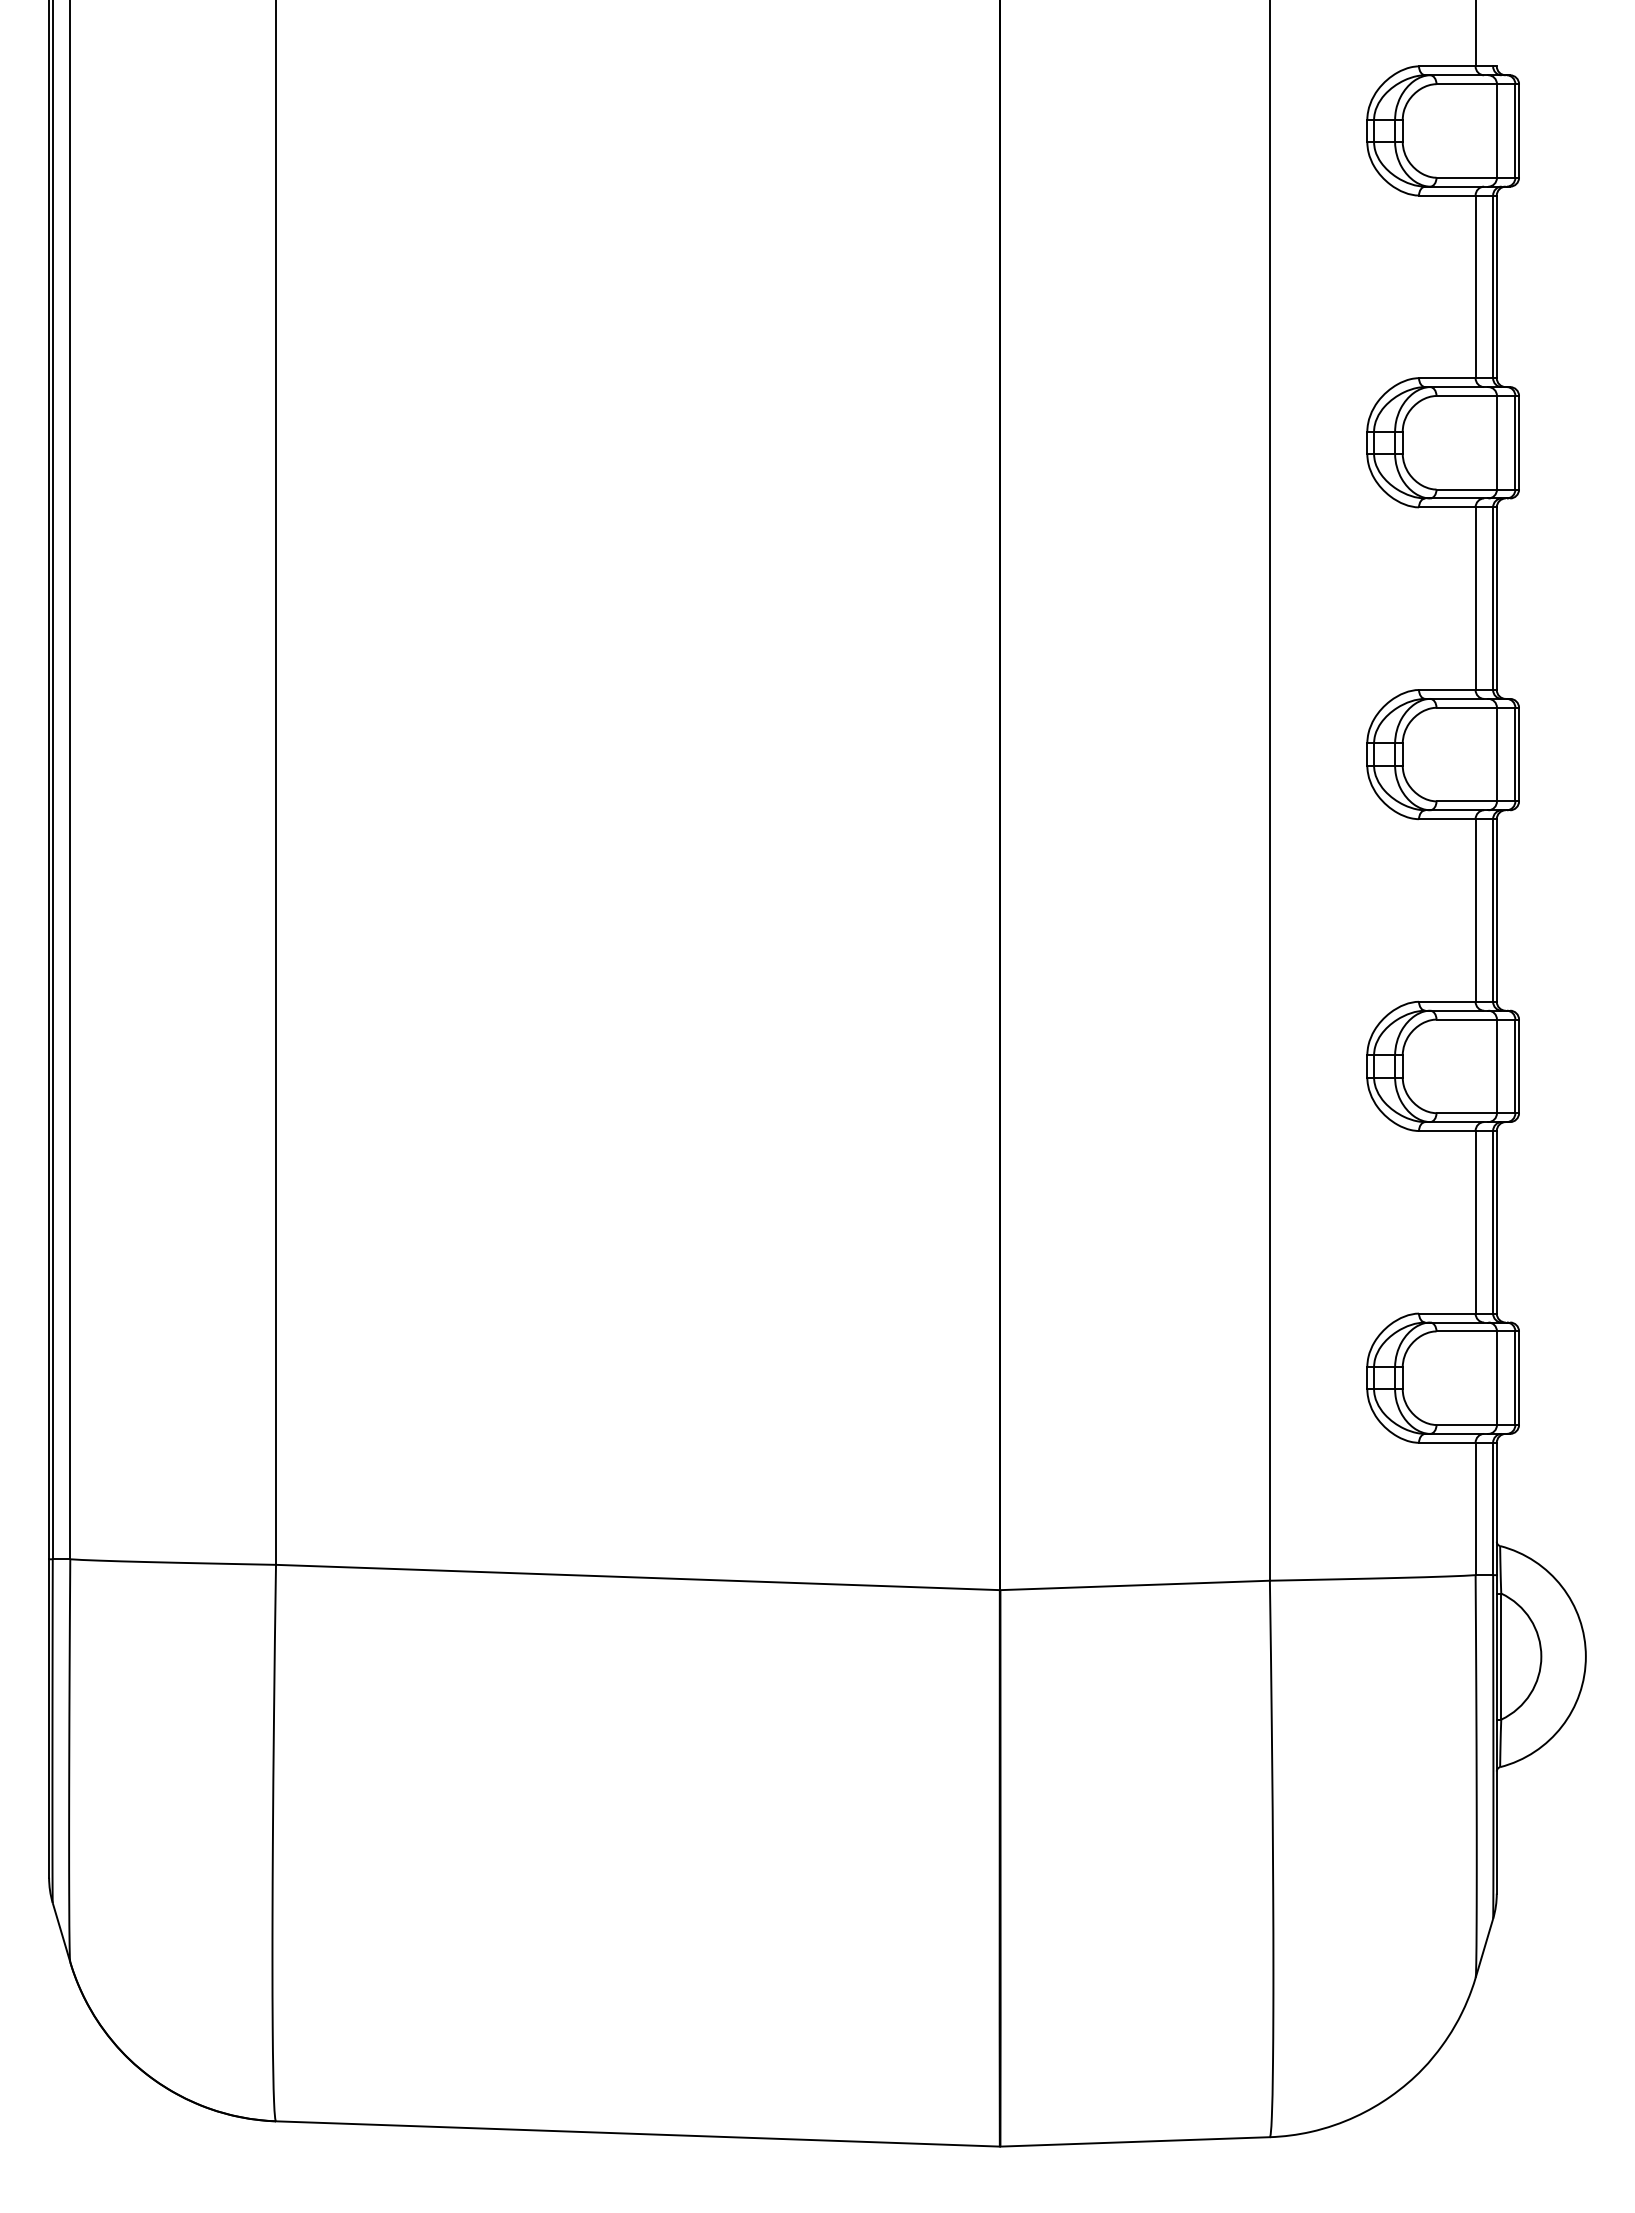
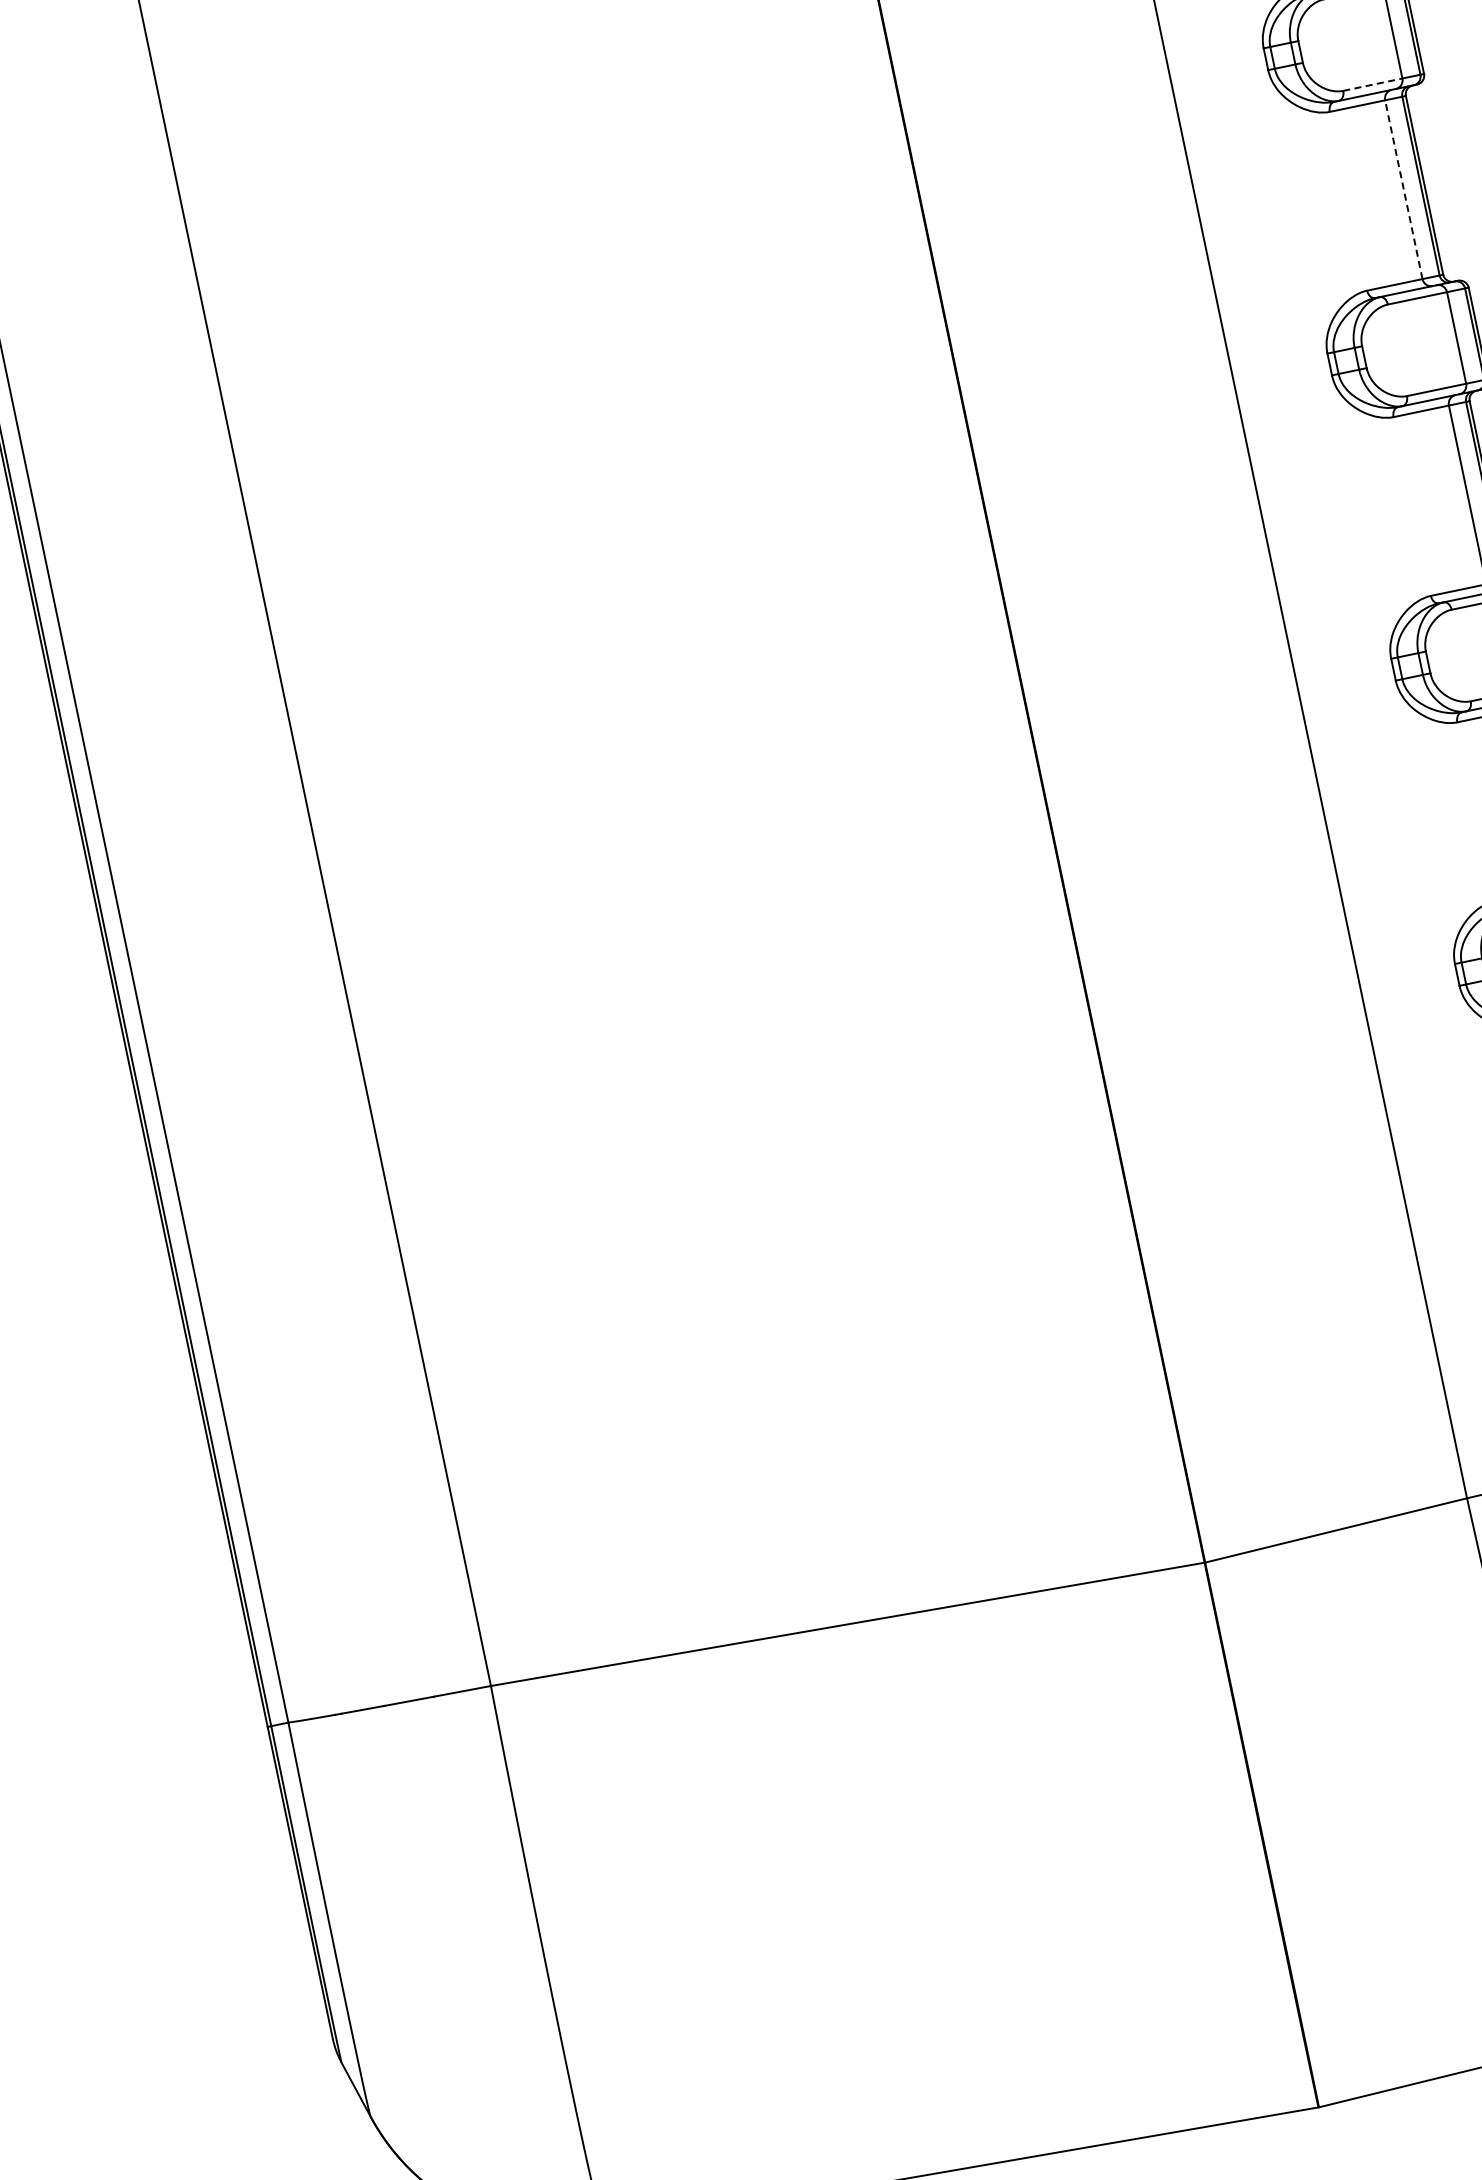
line: (1467, 177) -> (1373, 84), solid -> dashed
line: (1475, 286) -> (1403, 189), solid -> dashed

